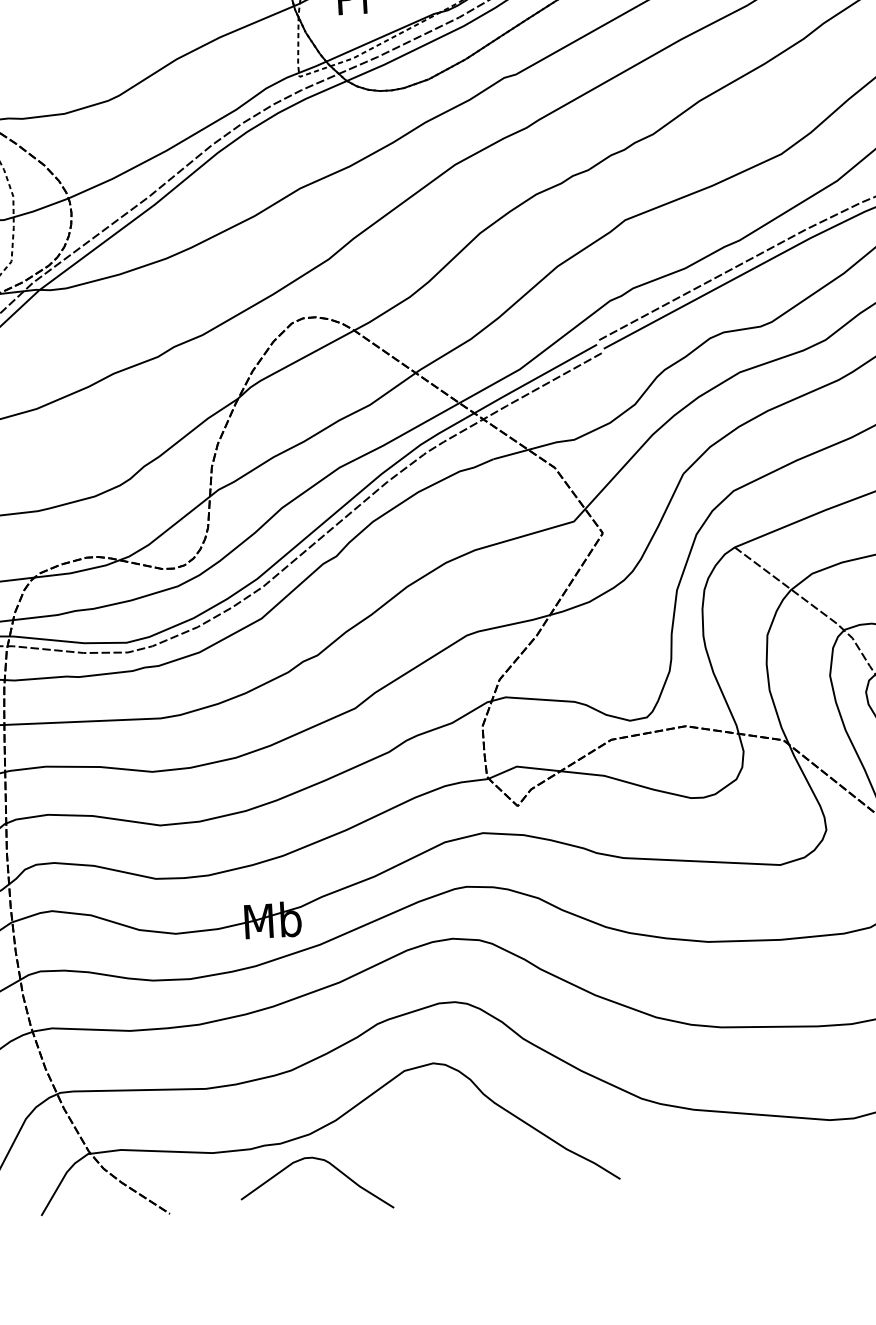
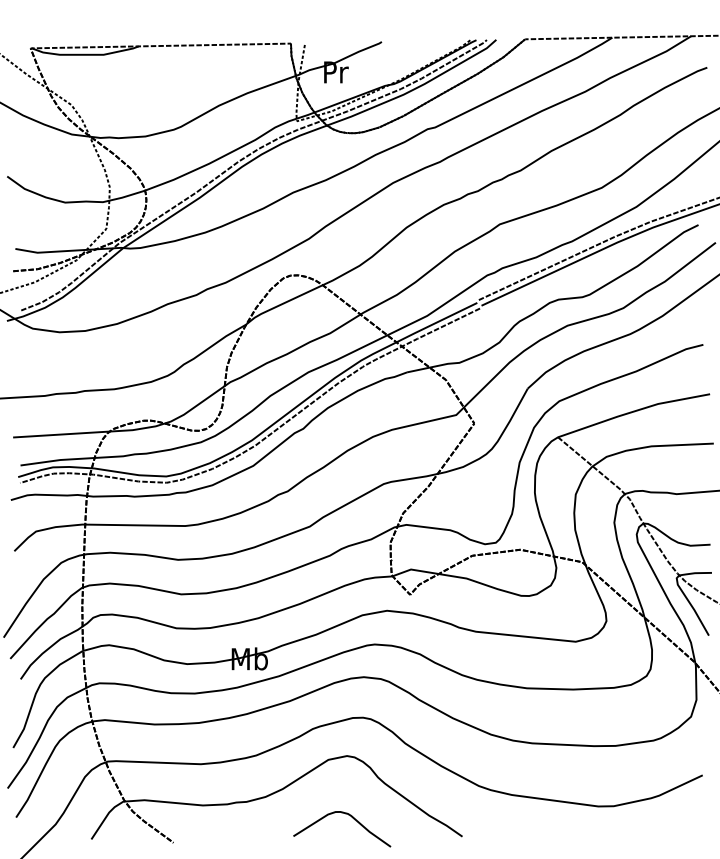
curve: (331, 1166) -> (352, 818), moved

